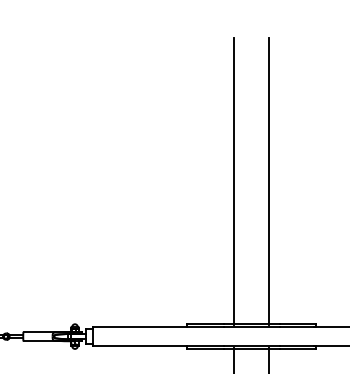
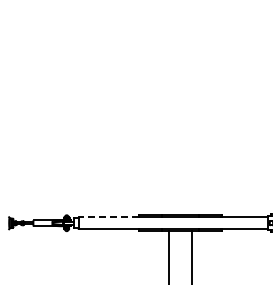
line: (234, 181) -> (169, 123), removed
line: (270, 181) -> (192, 123), removed
line: (139, 327) -> (108, 217), solid -> dashed

